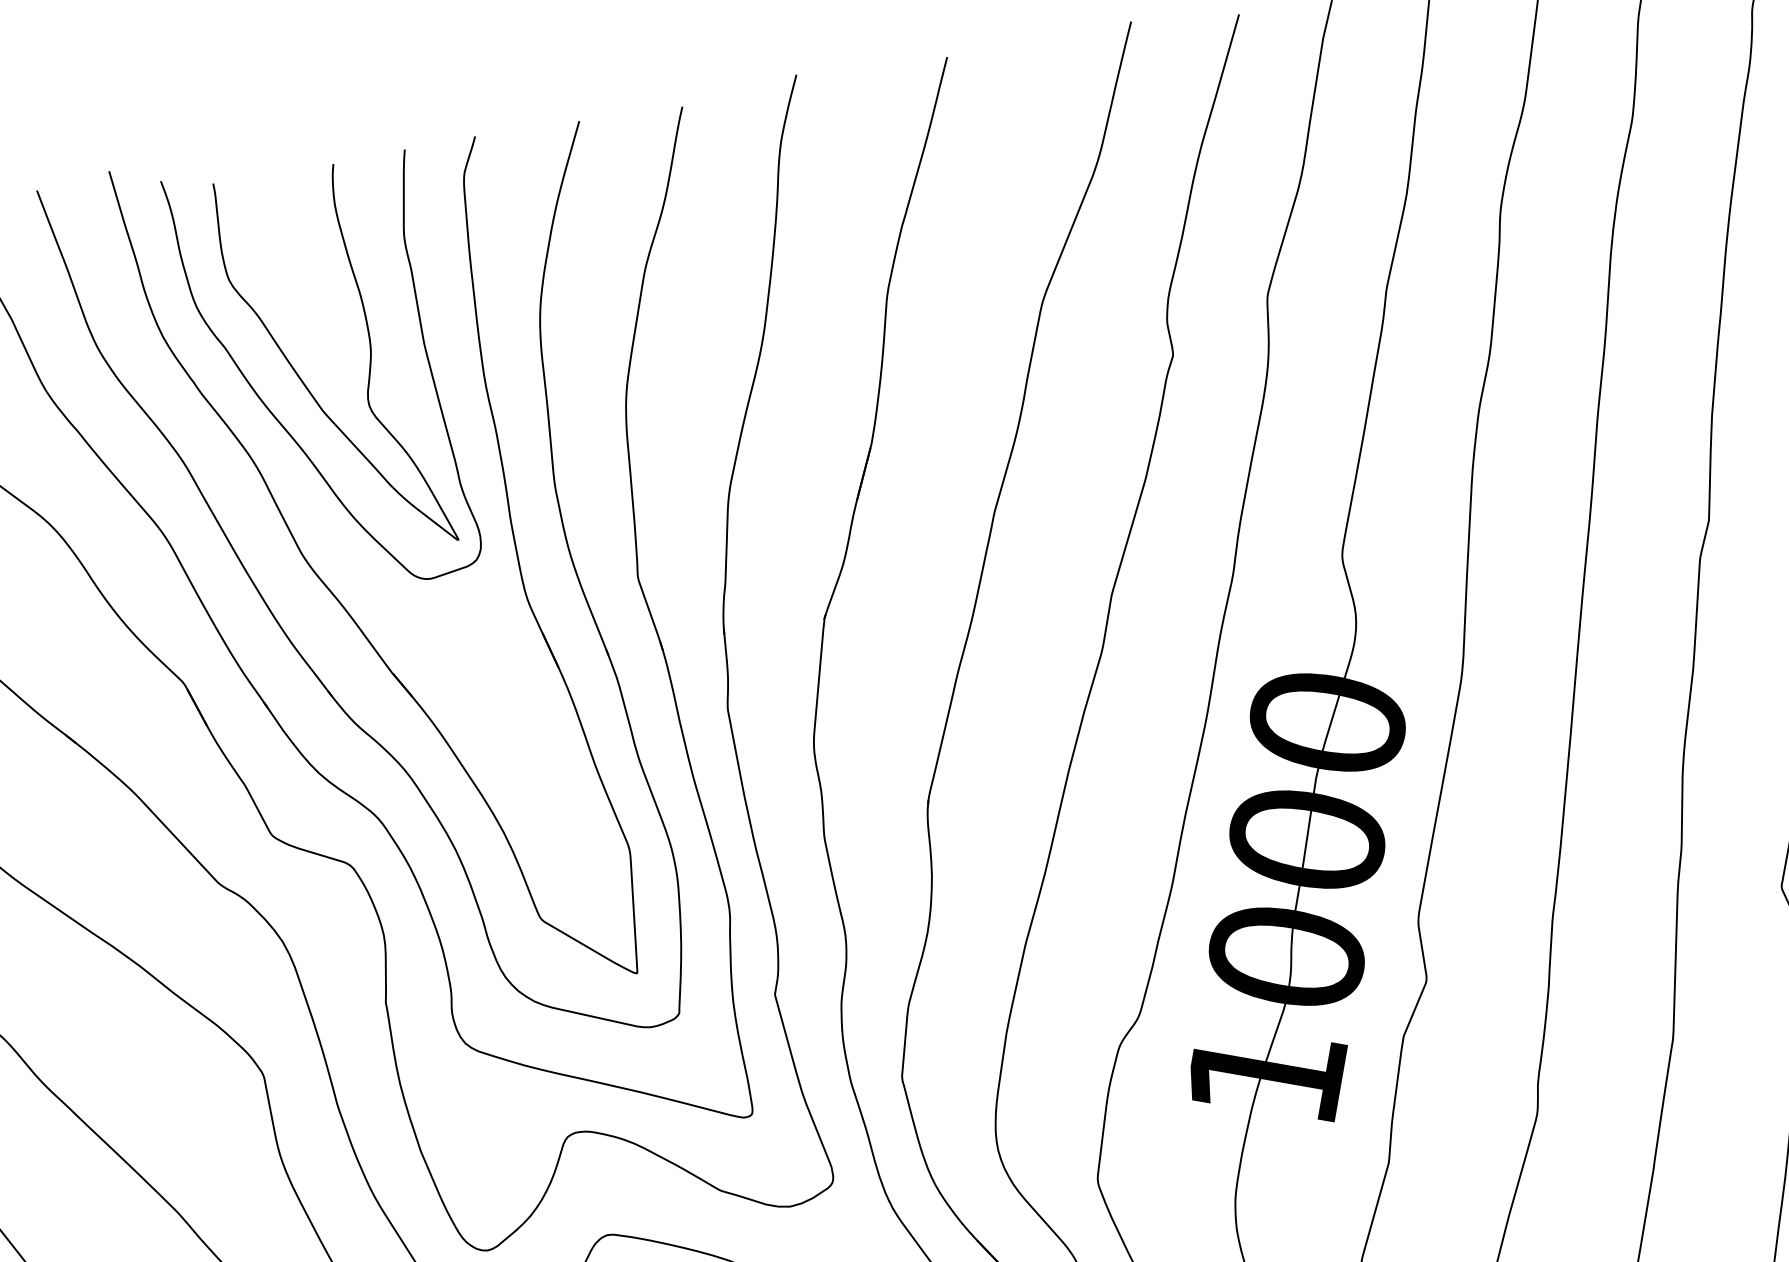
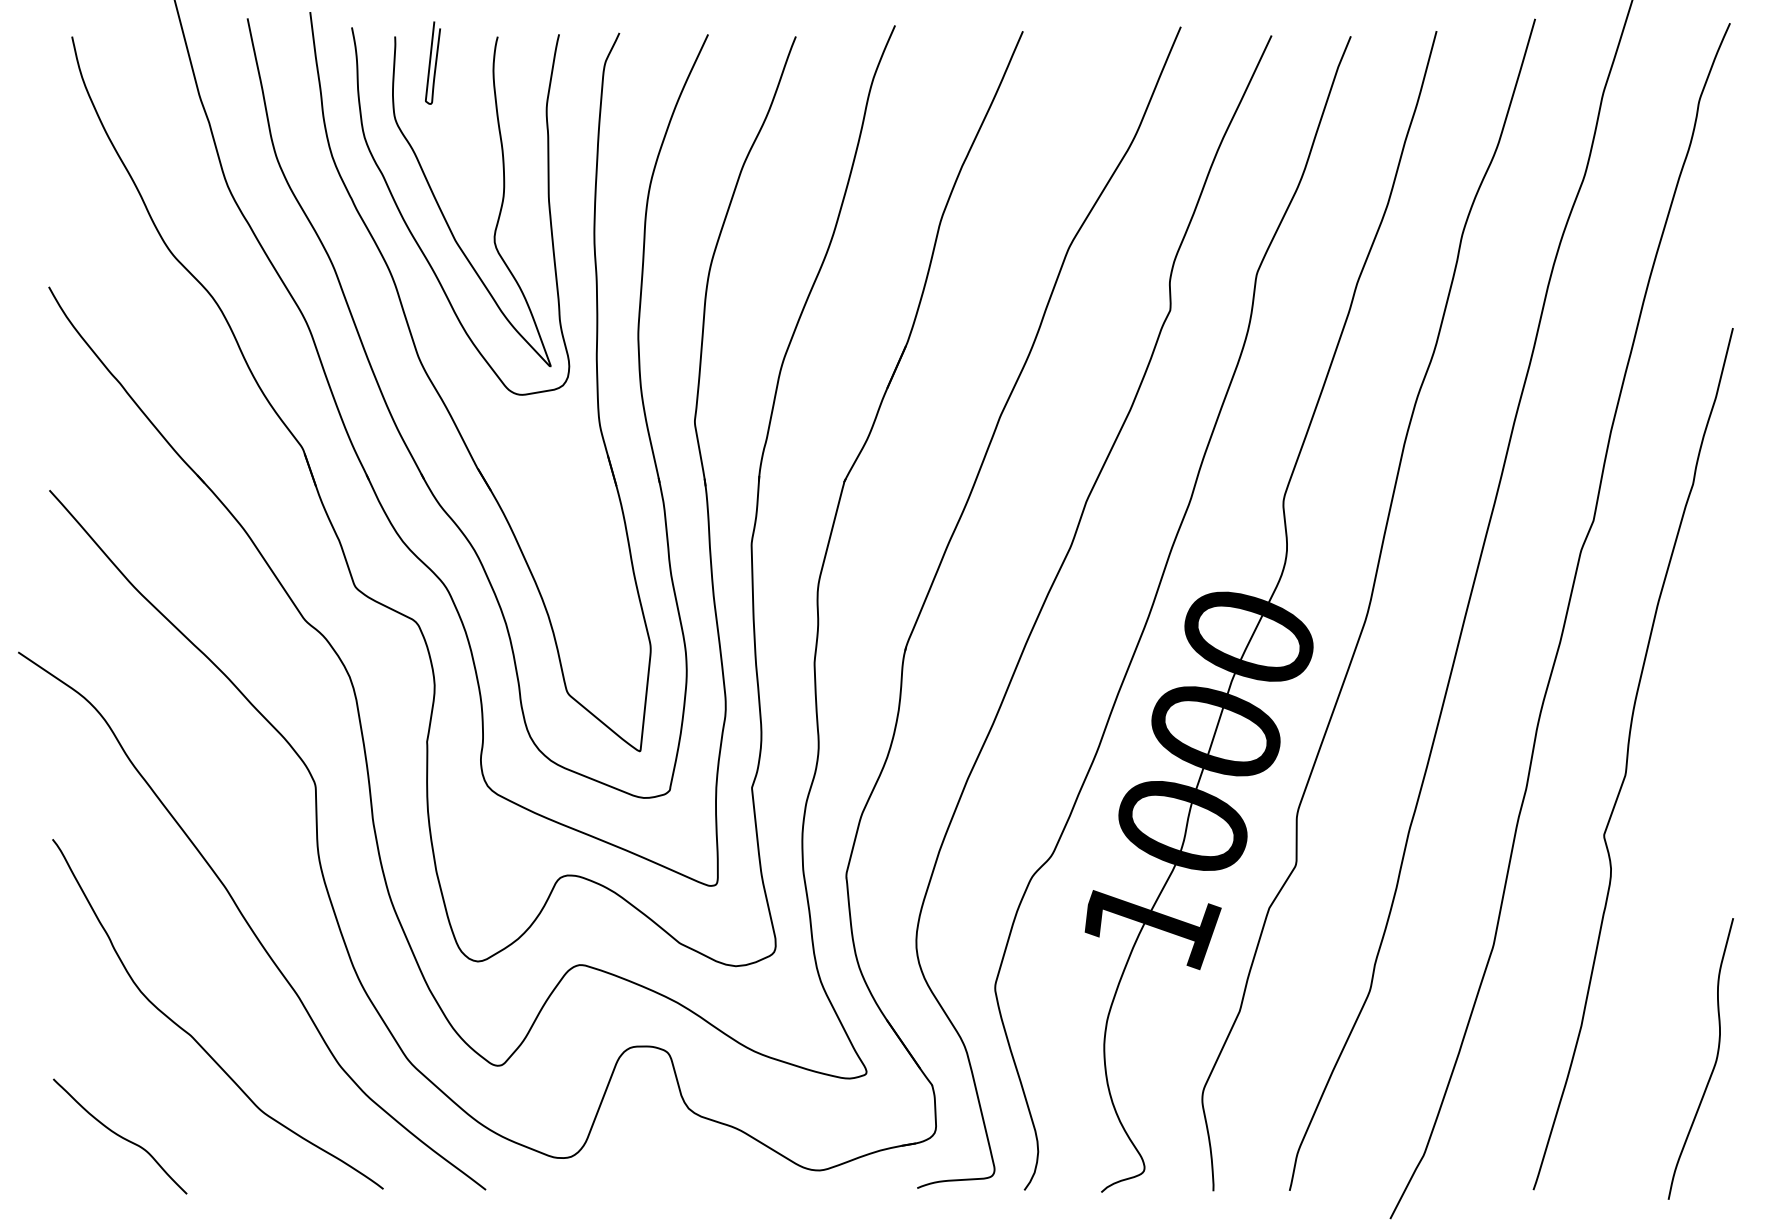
curve: (259, 207) -> (430, 62), added

